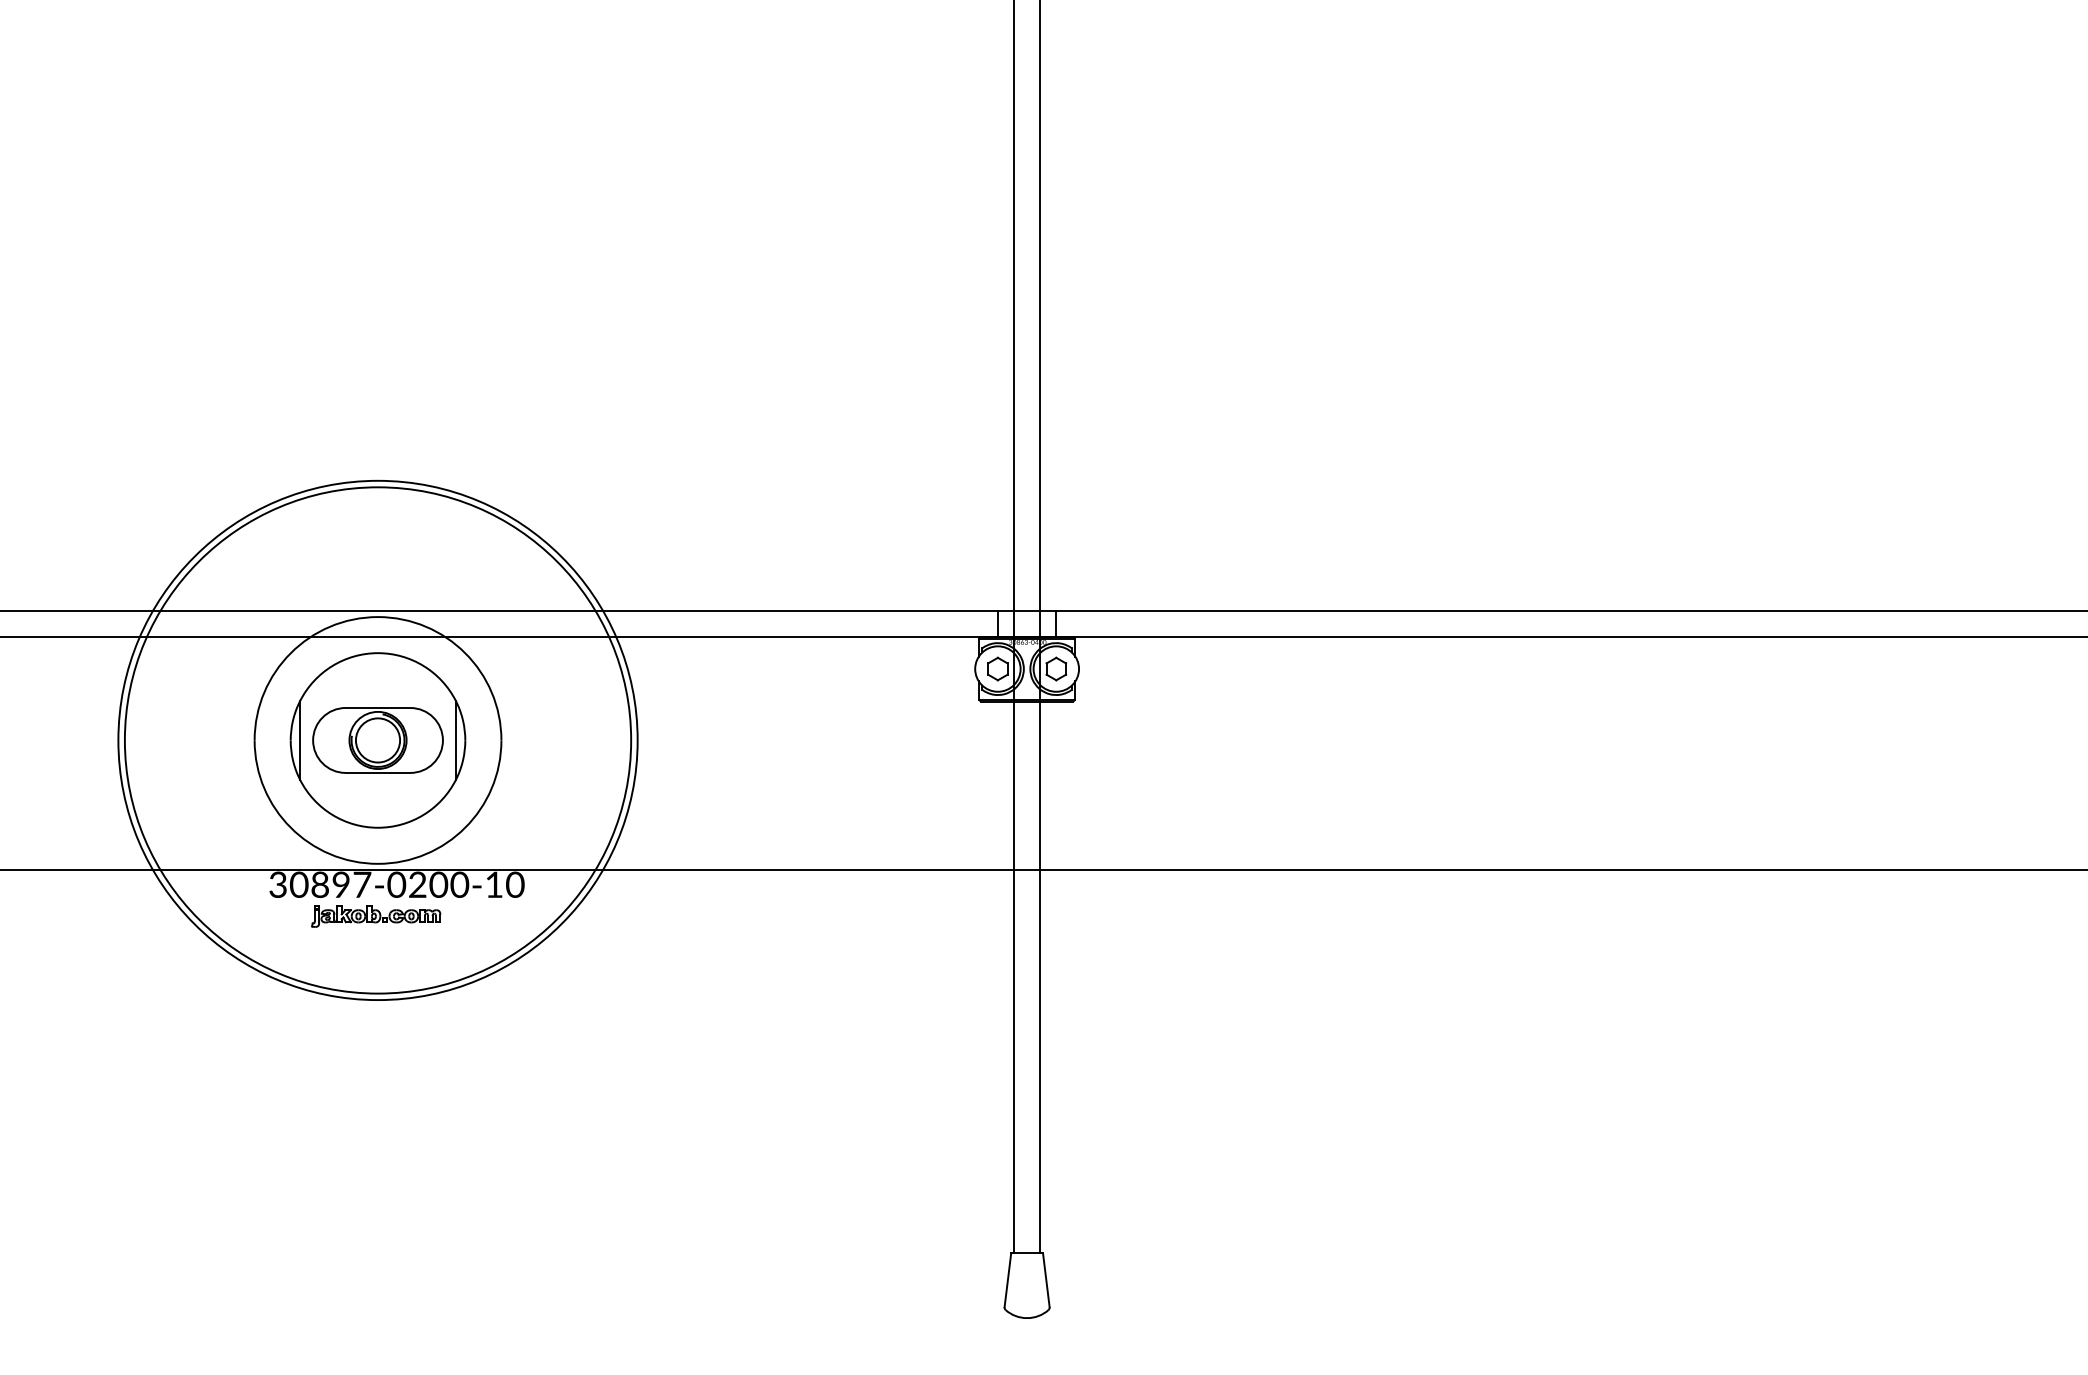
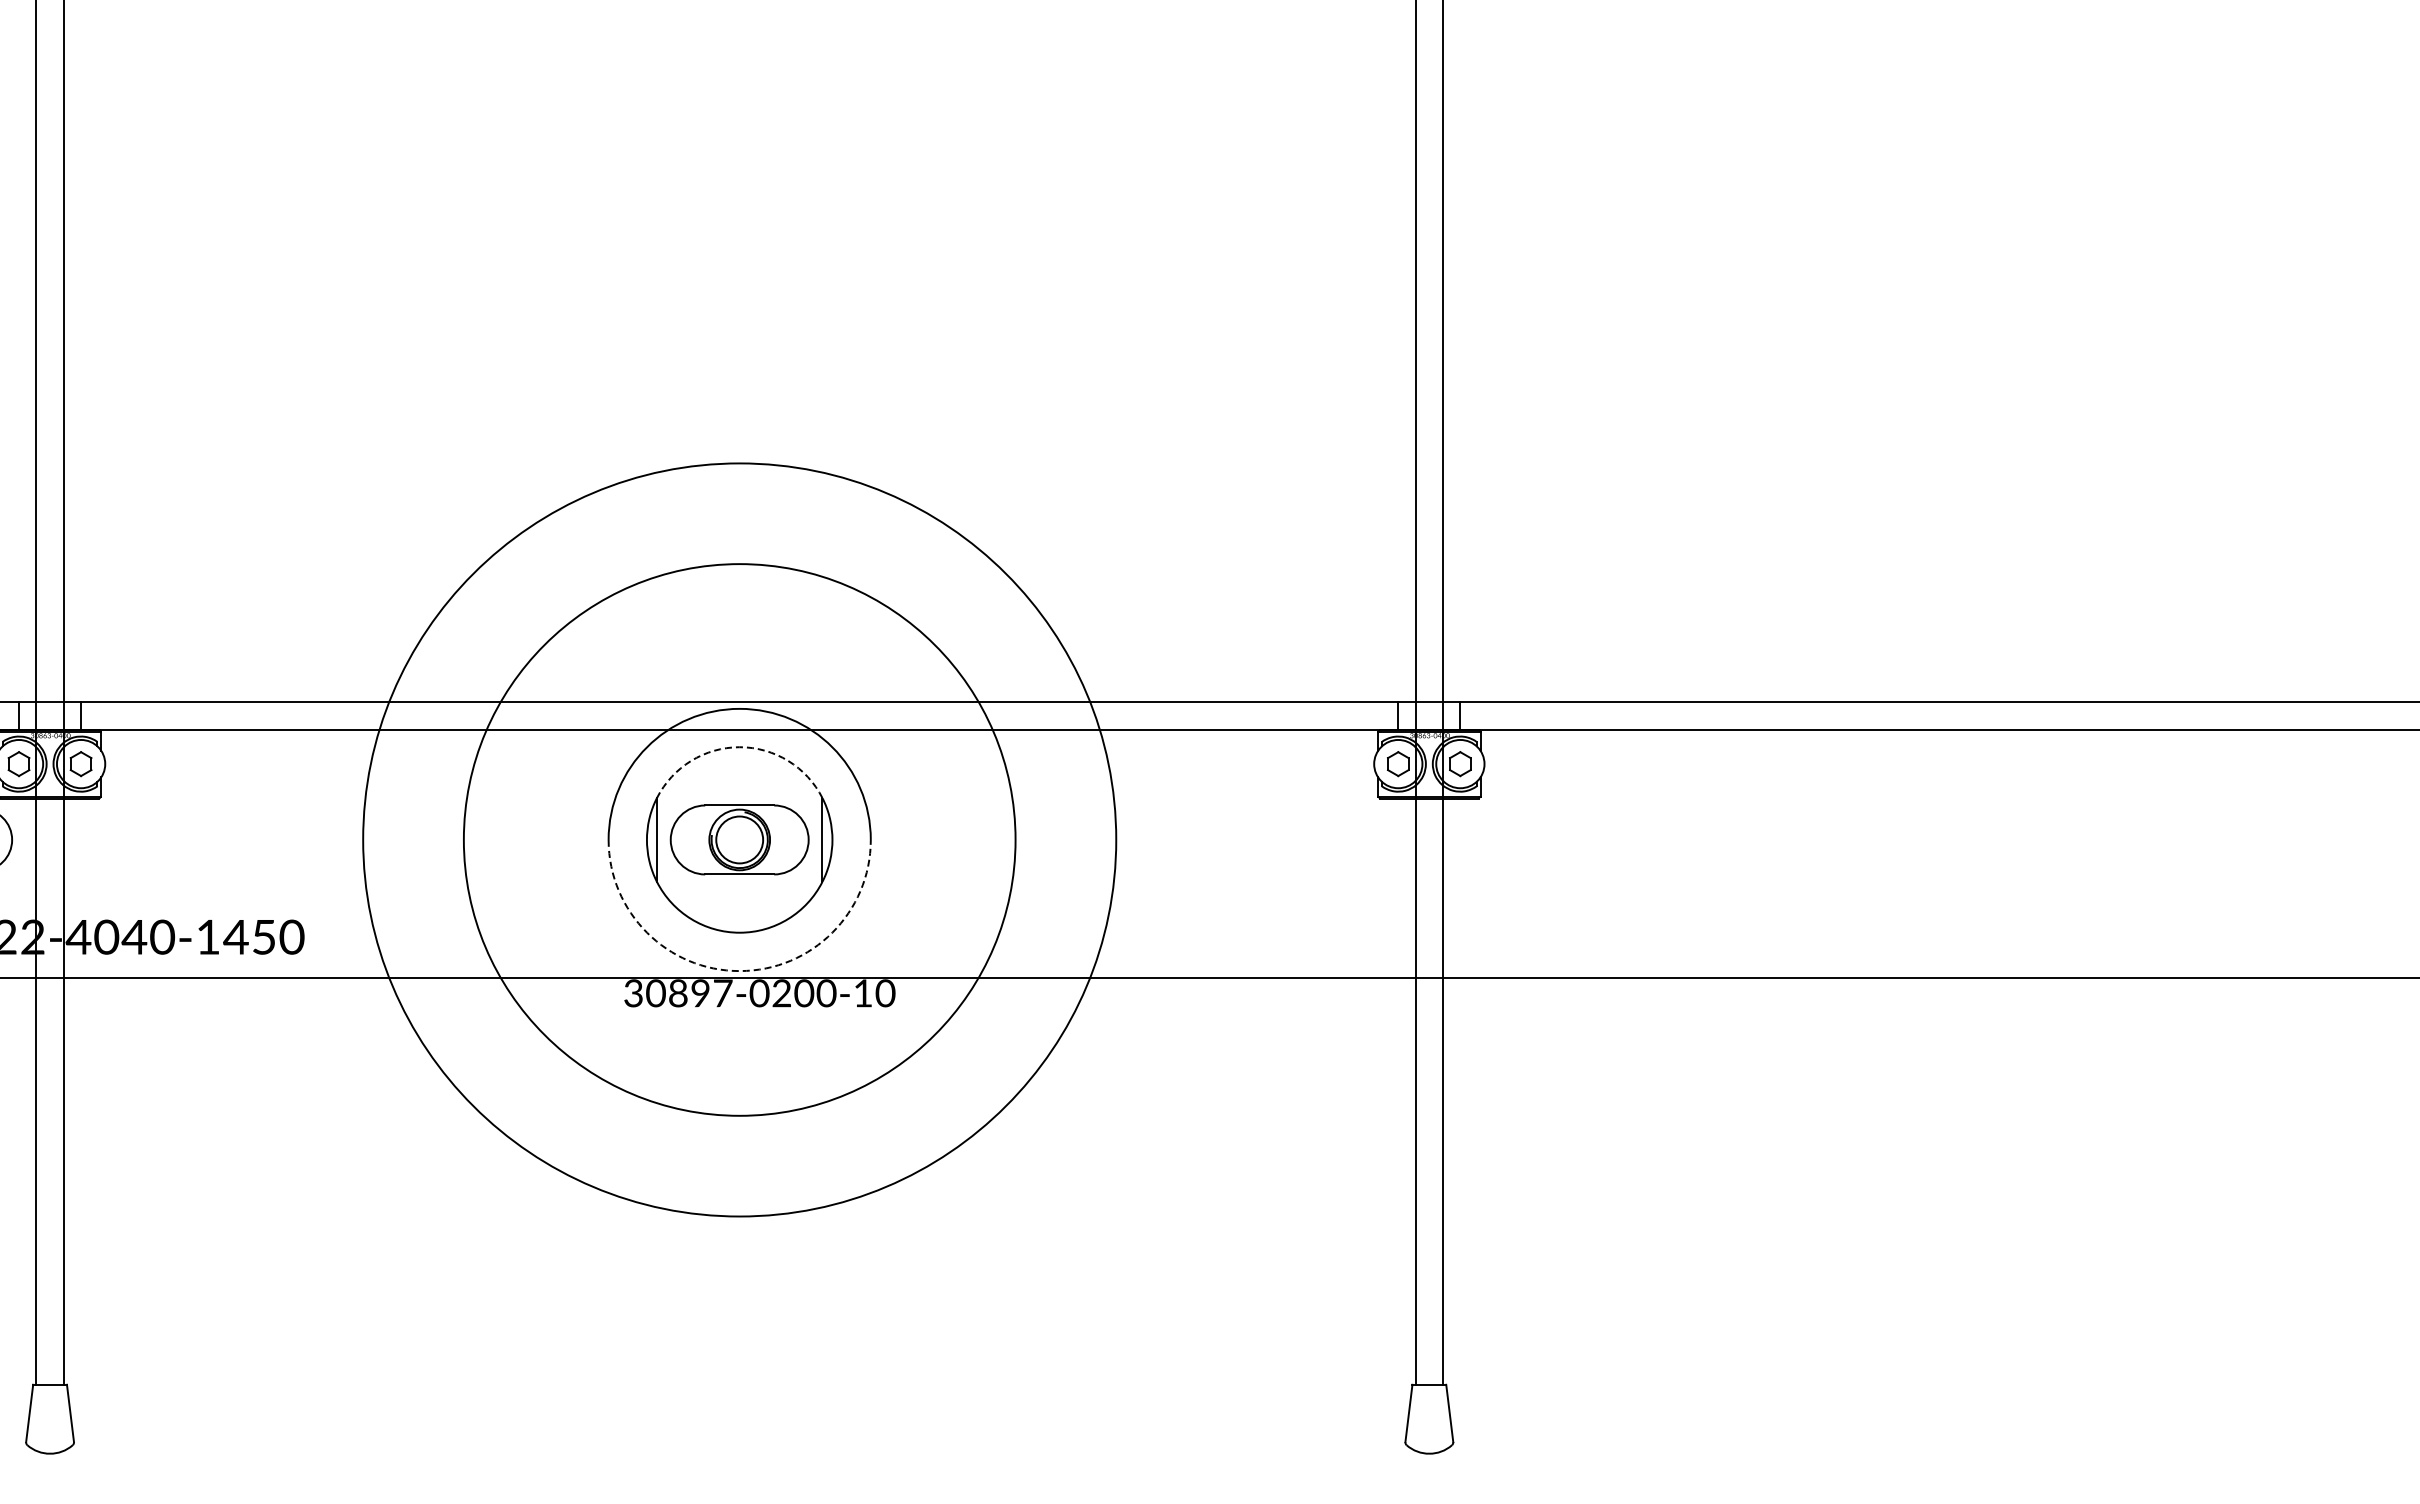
arc: (377, 653) -> (739, 747), solid -> dashed
circle: (377, 740) -> (739, 839), size x1.4
arc: (377, 864) -> (739, 971), solid -> dashed
part: (375, 916) -> (737, 1026), removed

